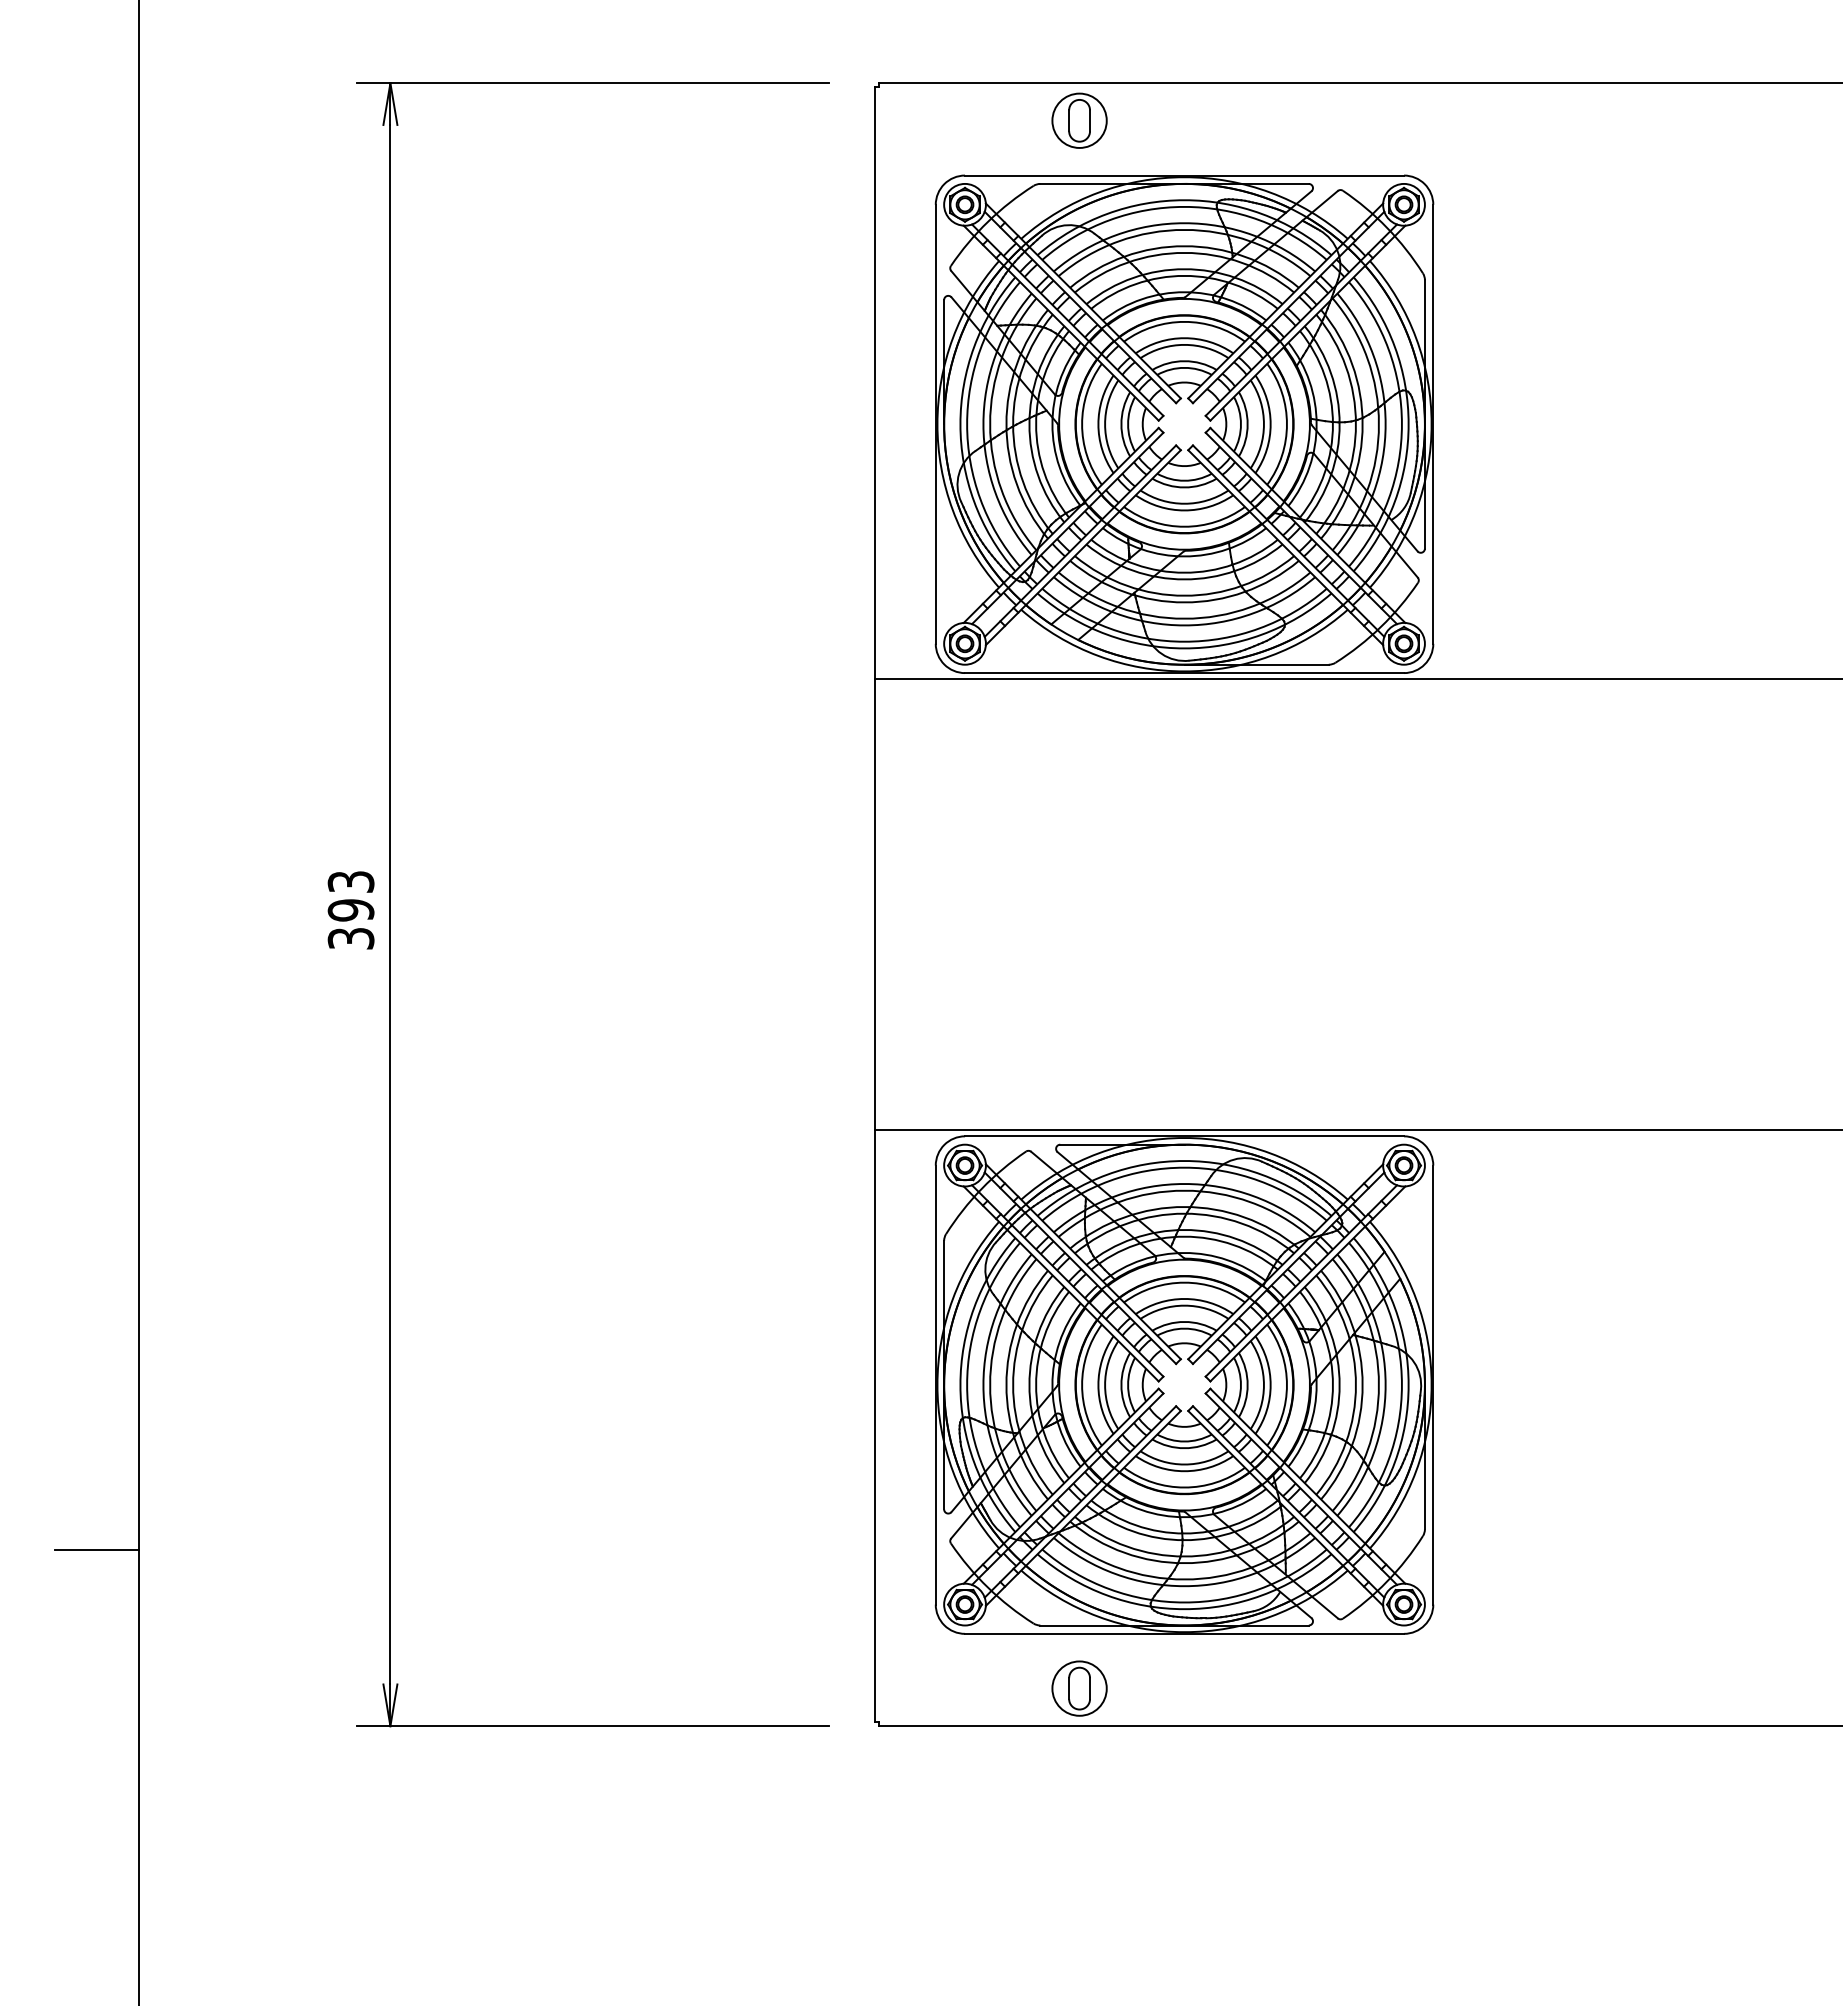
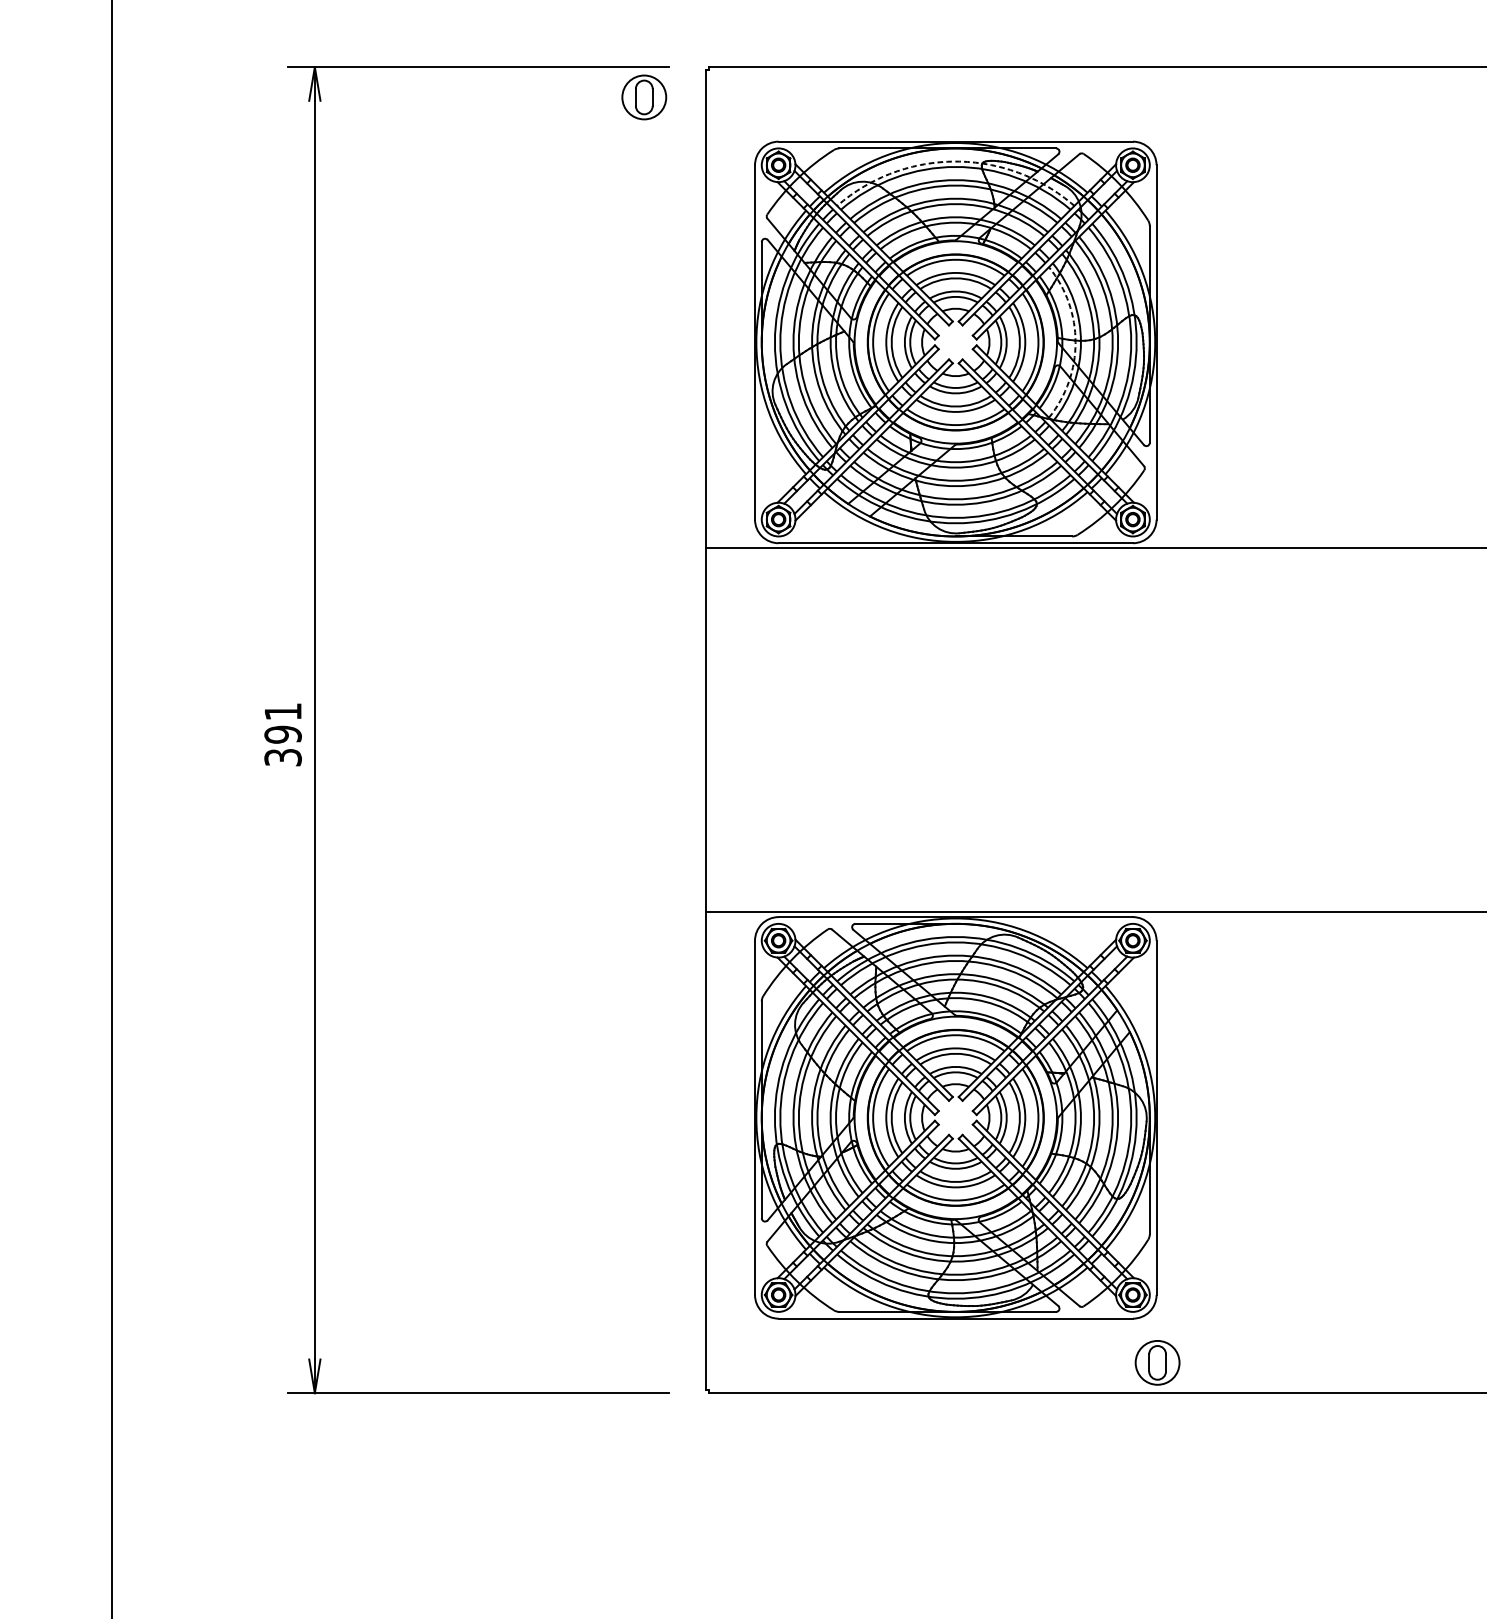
part: (1079, 120) -> (644, 97), moved
arc: (1184, 200) -> (955, 161), solid -> dashed
arc: (1332, 424) -> (1075, 342), solid -> dashed
text: (350, 881) -> (282, 711), 393 -> 391
line: (96, 1549) -> (77, 1250), removed
part: (1079, 1688) -> (1157, 1362), moved

